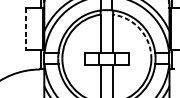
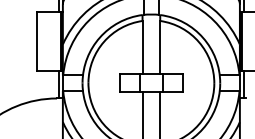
line: (26, 29) -> (37, 41), dashed -> solid
arc: (140, 29) -> (199, 42), dashed -> solid

